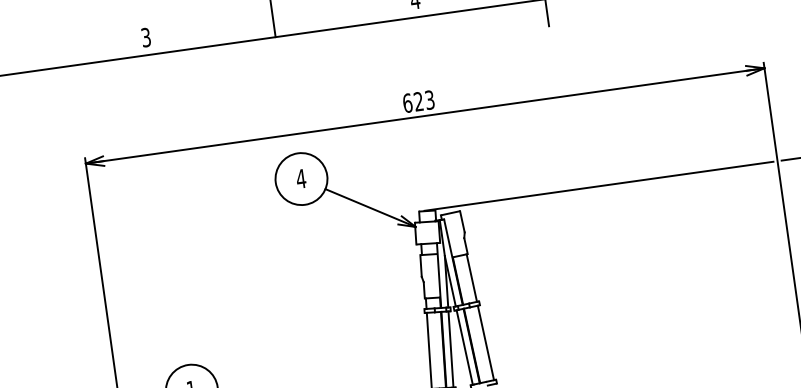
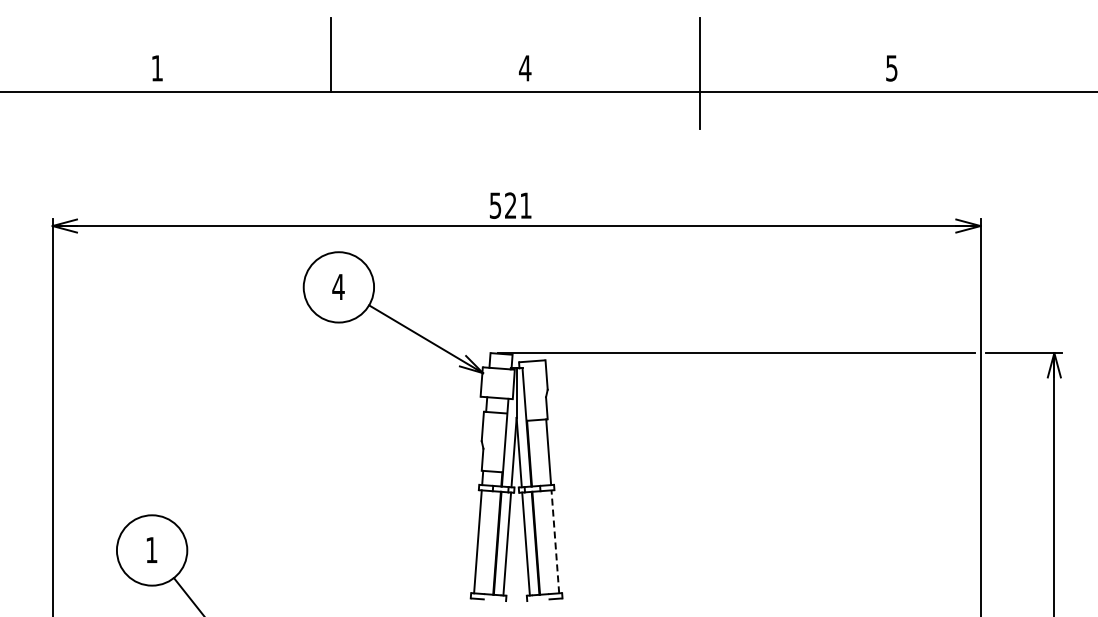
text: (145, 37) -> (156, 68), 3 -> 1
text: (418, 101) -> (510, 205), 623 -> 521
line: (486, 342) -> (555, 541), solid -> dashed

